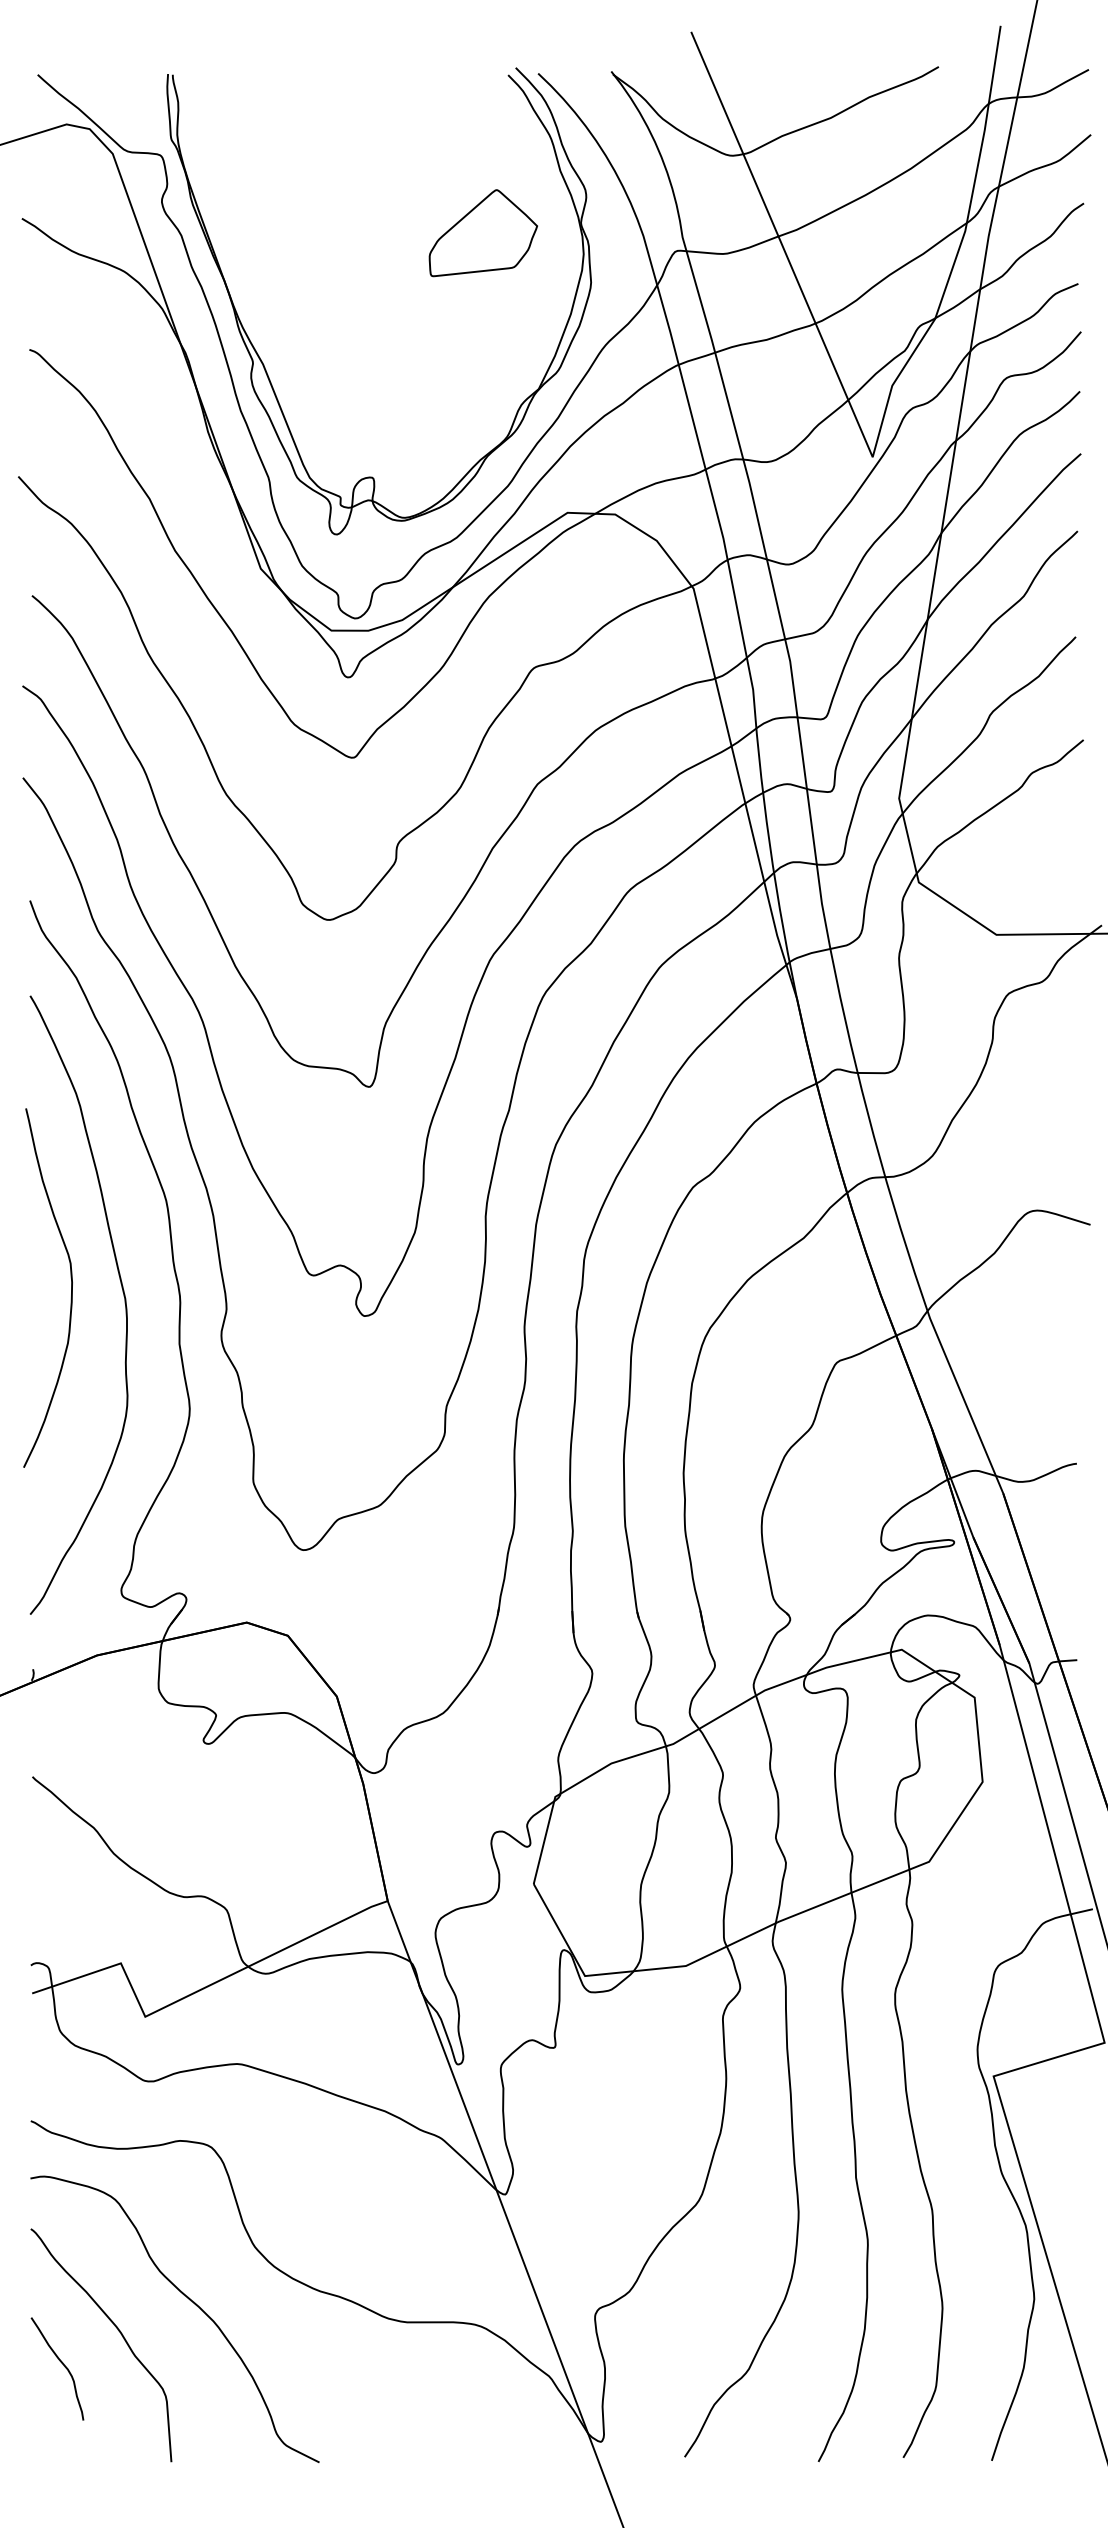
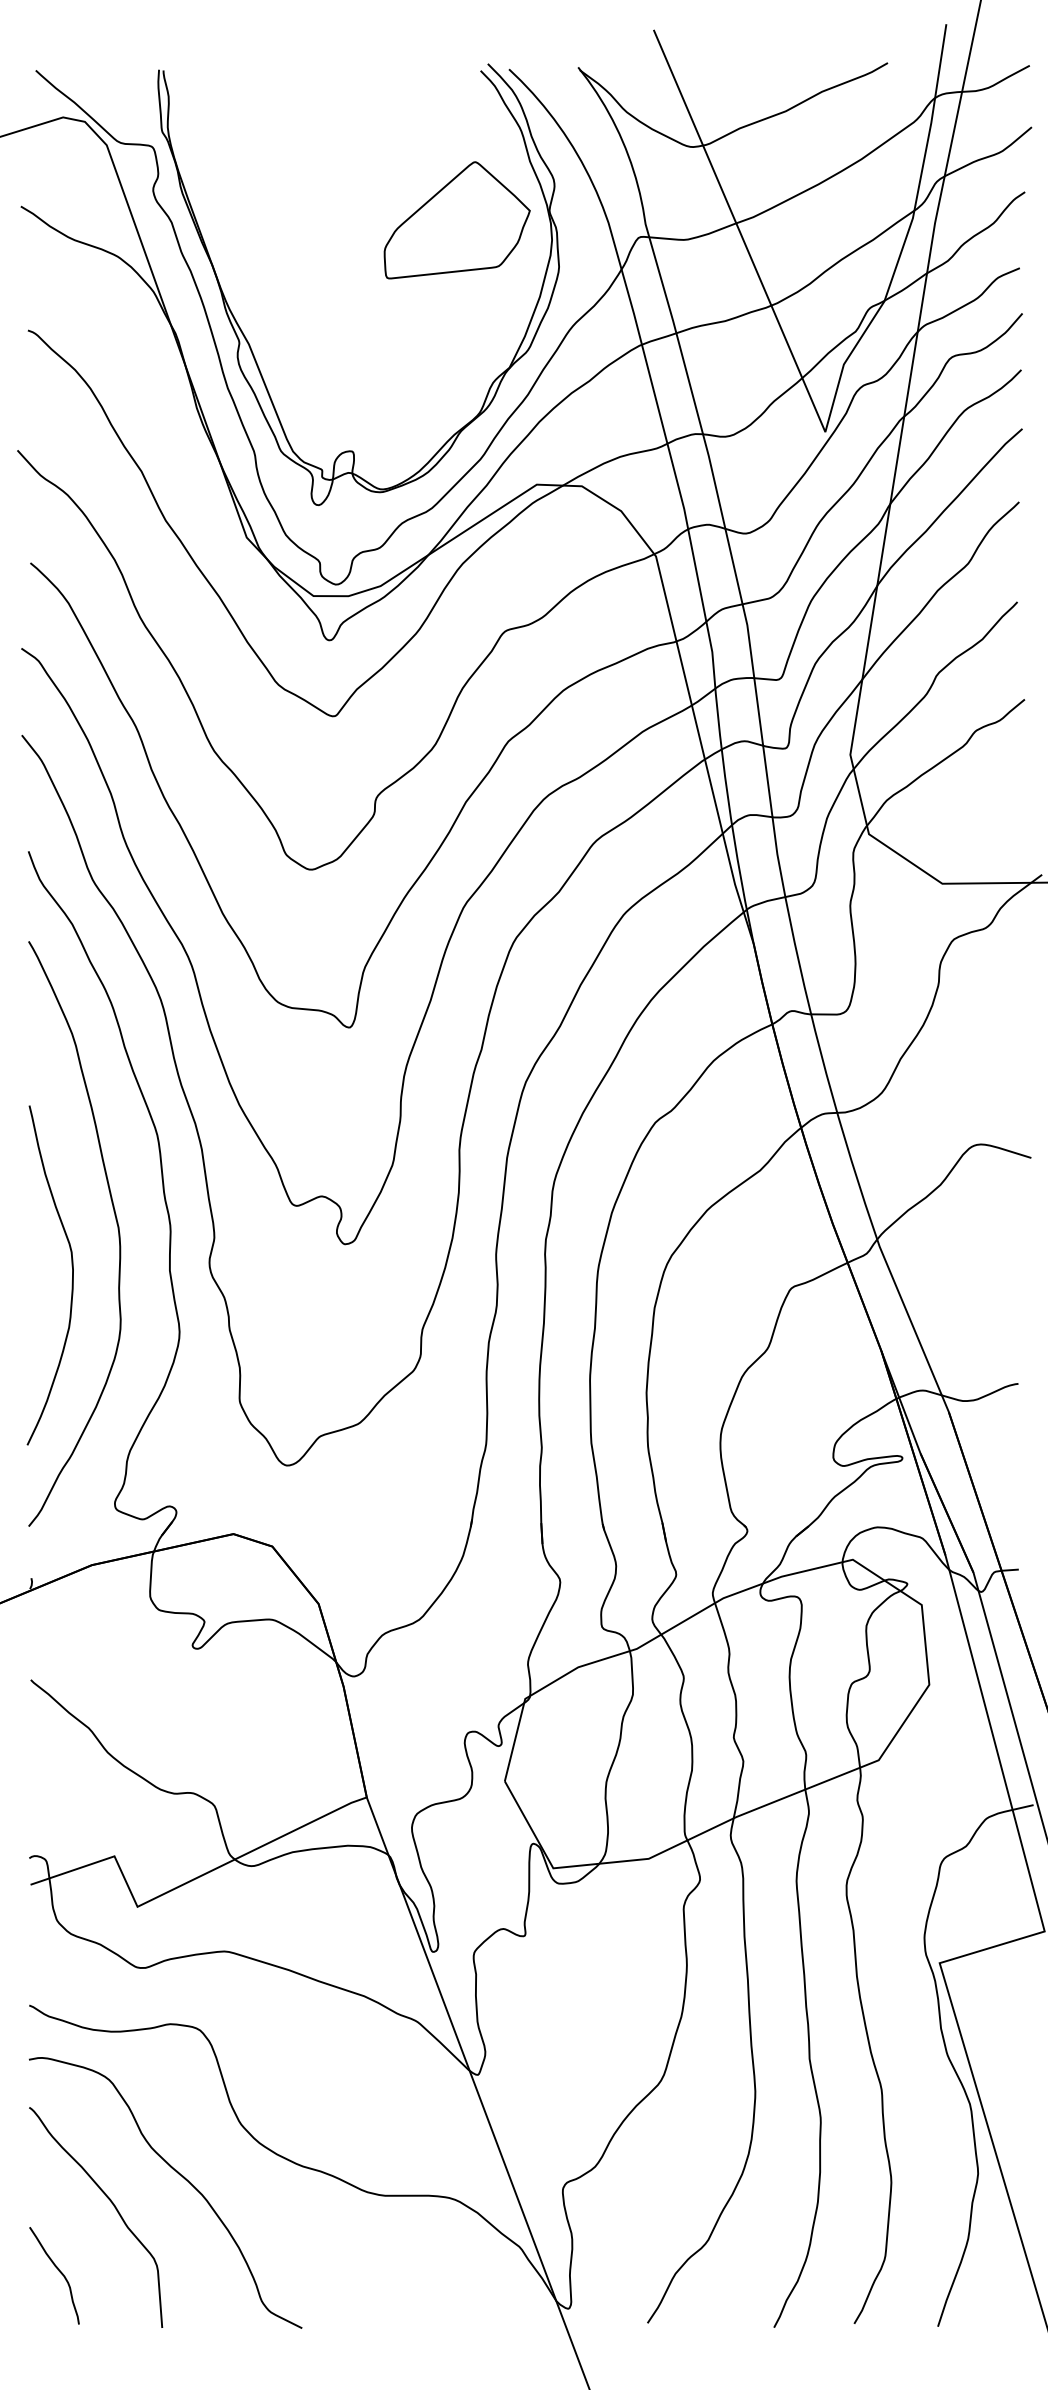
part: (483, 232) -> (457, 219), size x1.43
curve: (71, 1287) -> (72, 1274), moved
curve: (61, 2363) -> (58, 2270), moved

